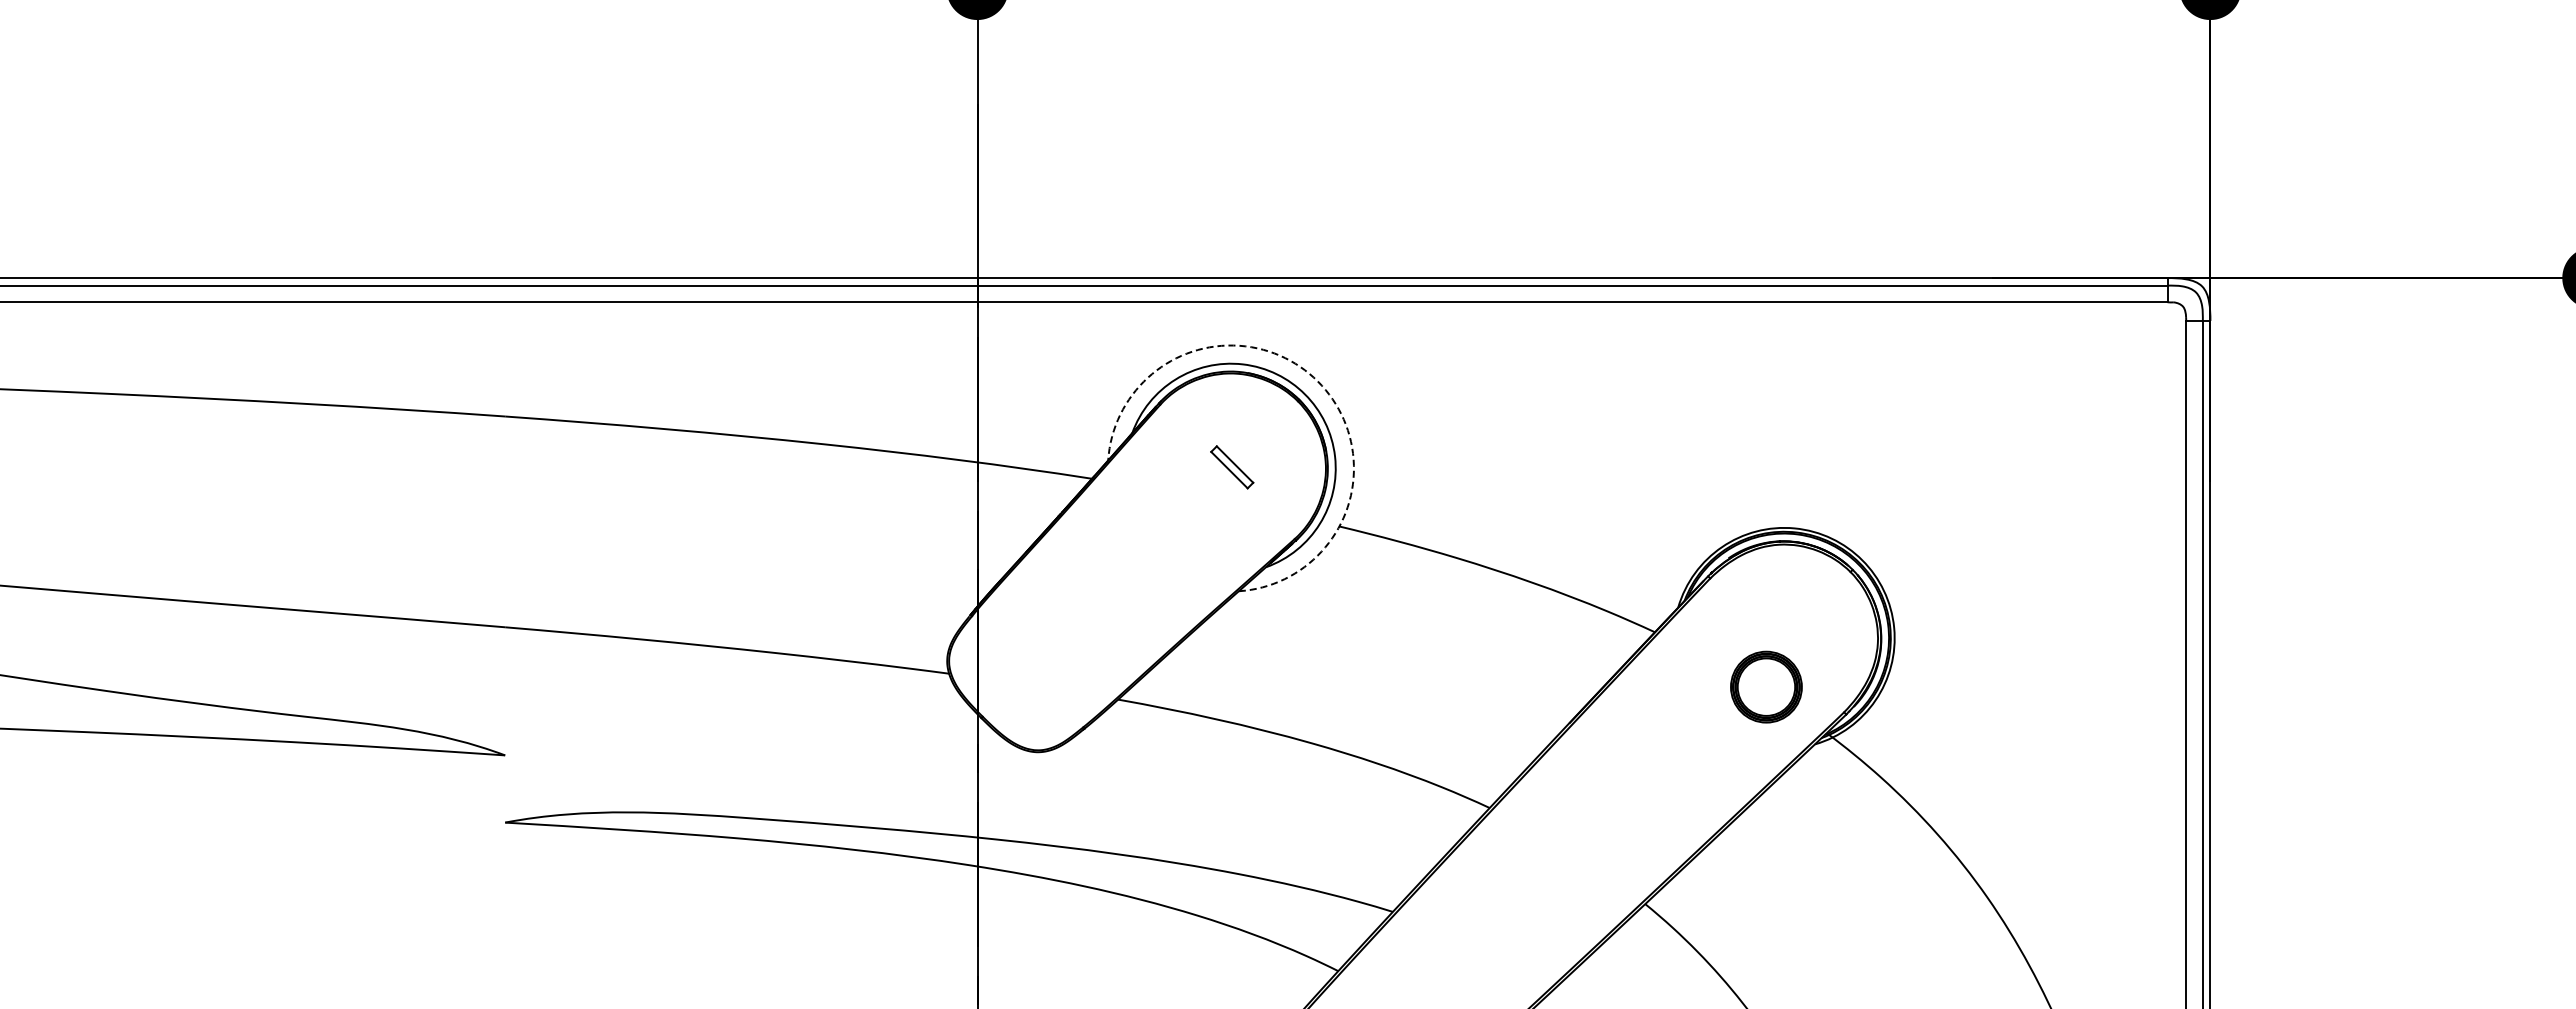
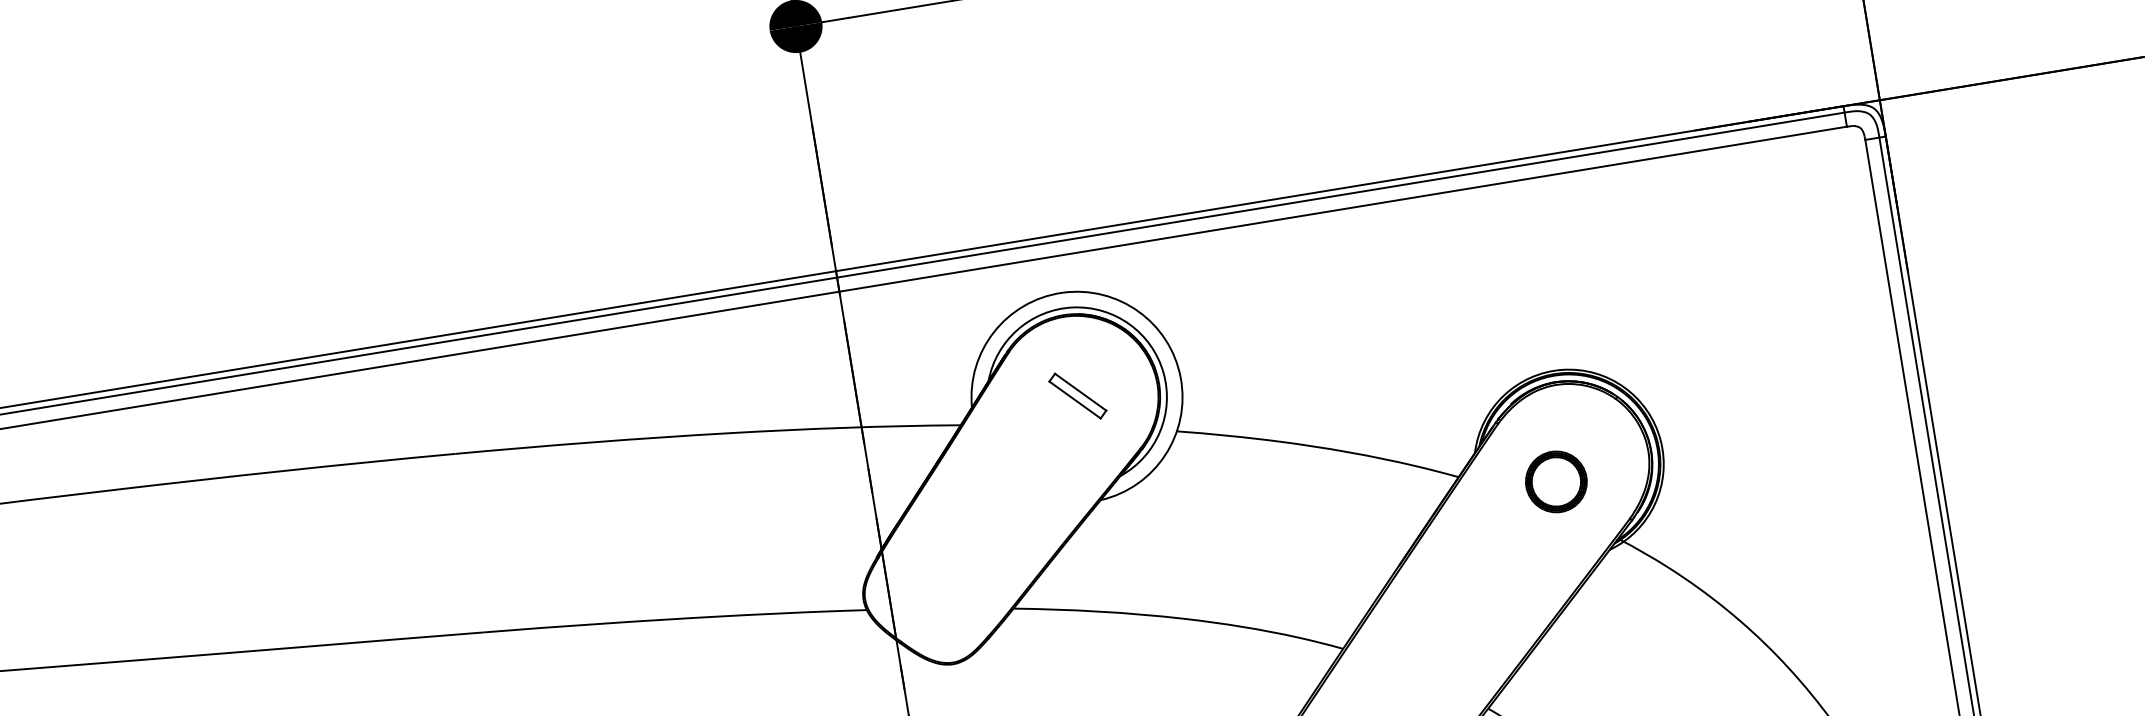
arc: (1317, 381) -> (1138, 311), dashed -> solid
part: (1232, 467) -> (1078, 396), size x1.43
part: (1766, 686) -> (1556, 481), moved

